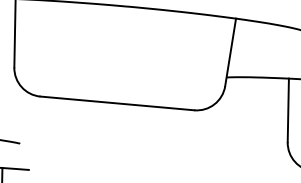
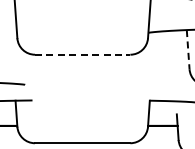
line: (117, 103) -> (82, 54), solid -> dashed
line: (288, 110) -> (188, 49), solid -> dashed

